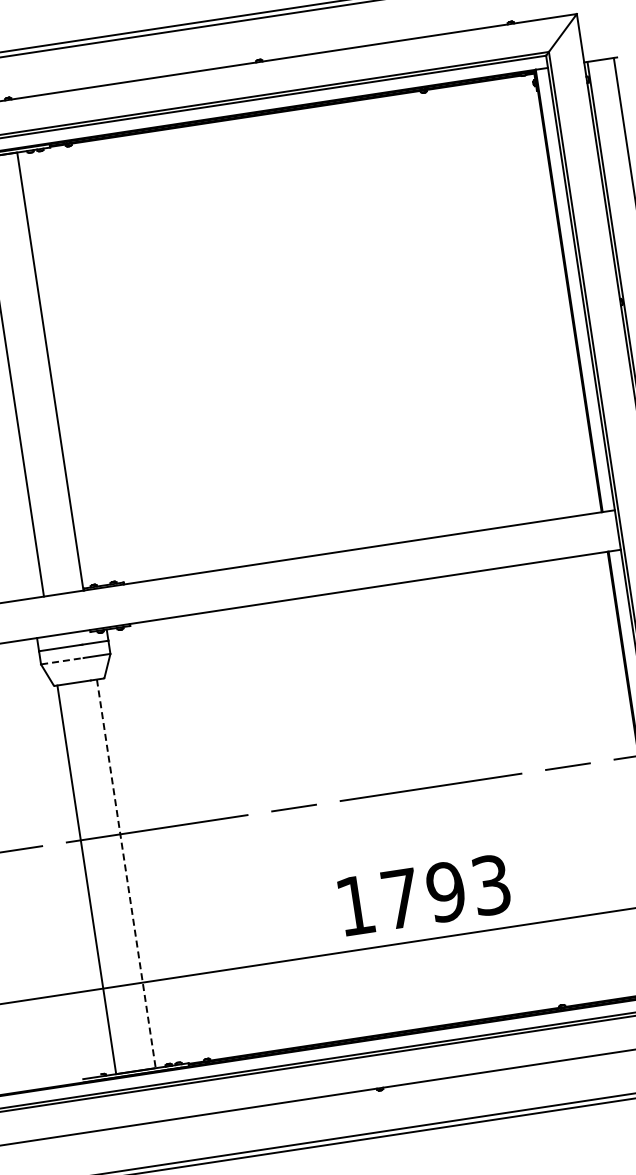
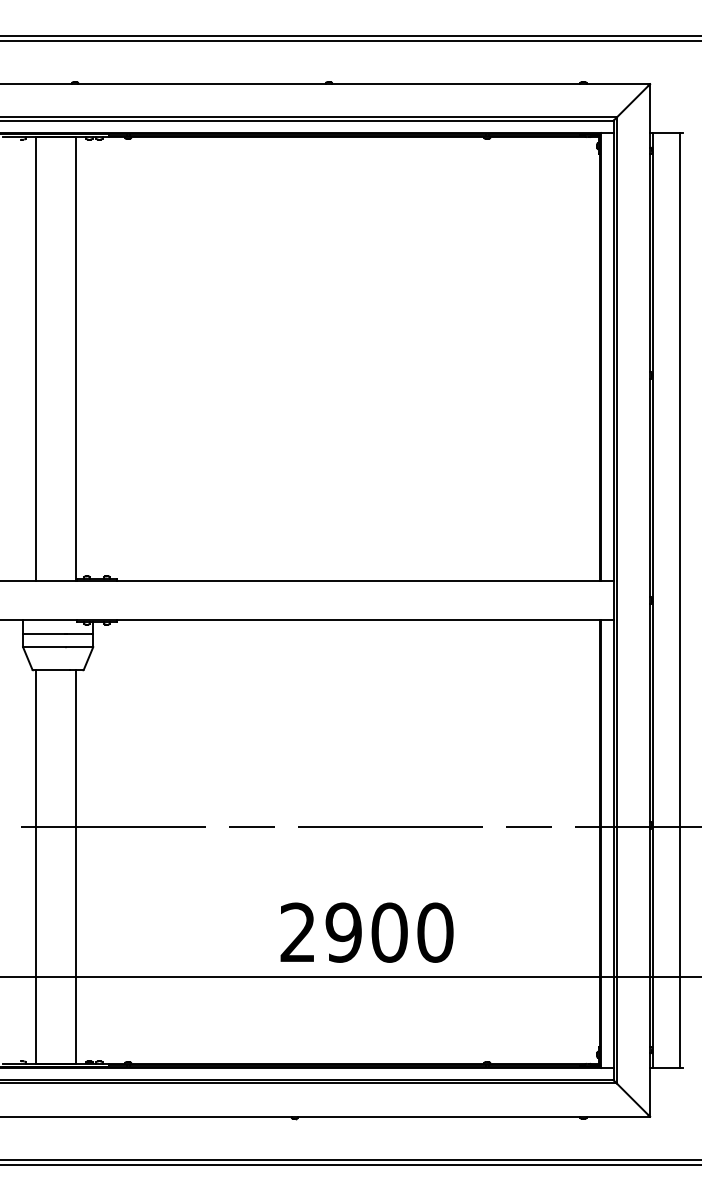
line: (62, 661) -> (44, 647), dashed -> solid
line: (126, 873) -> (76, 866), dashed -> solid
text: (423, 895) -> (366, 932), 1793 -> 2900

